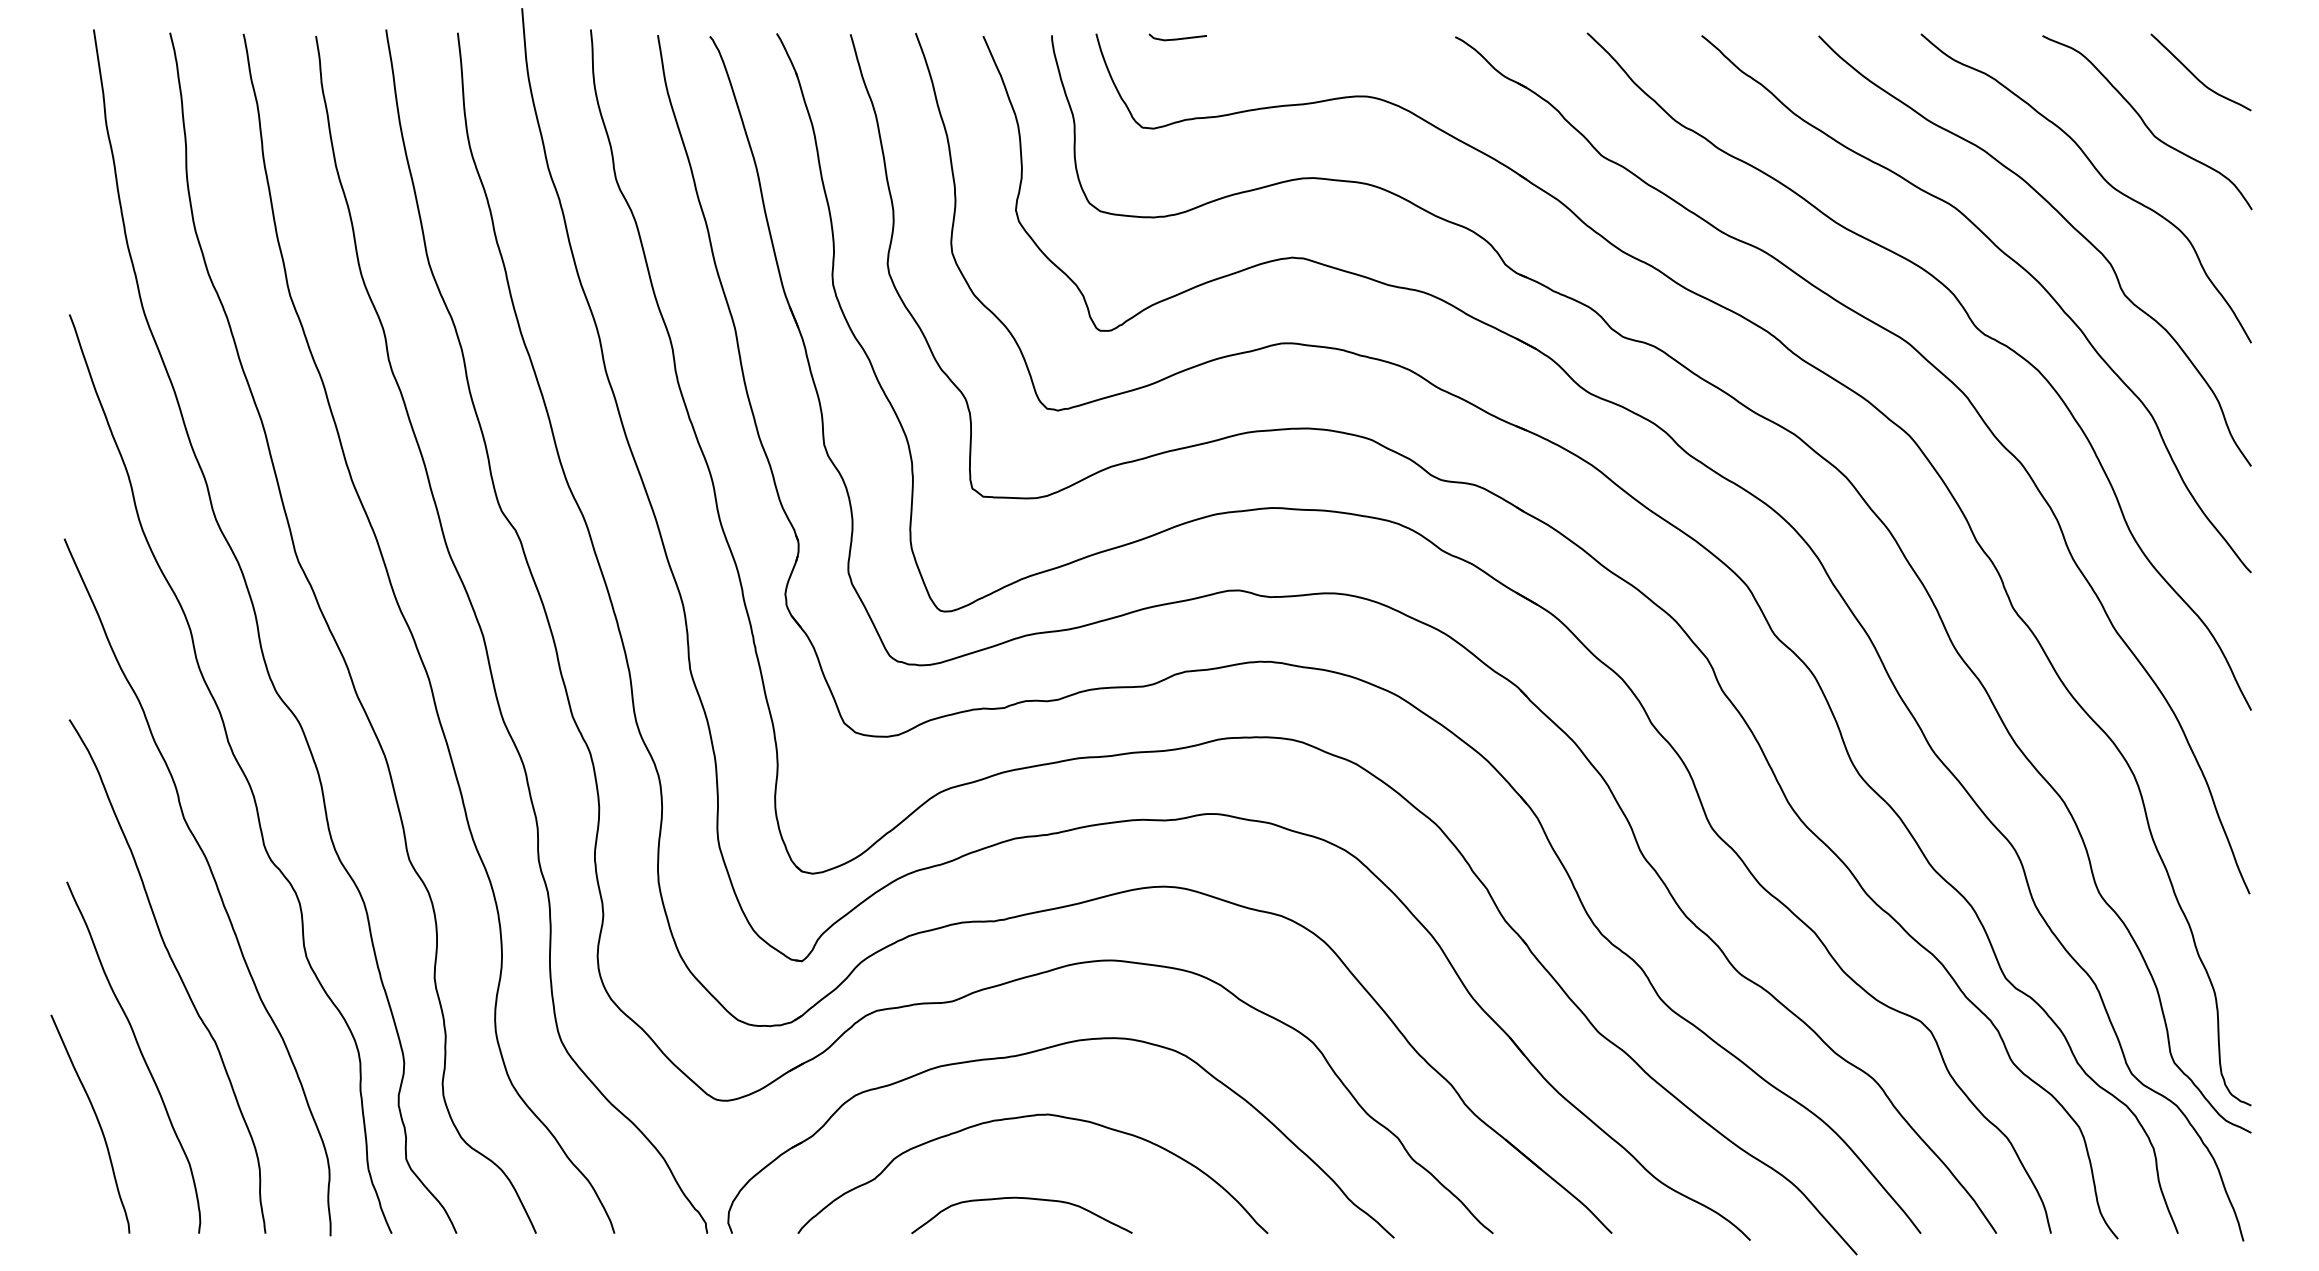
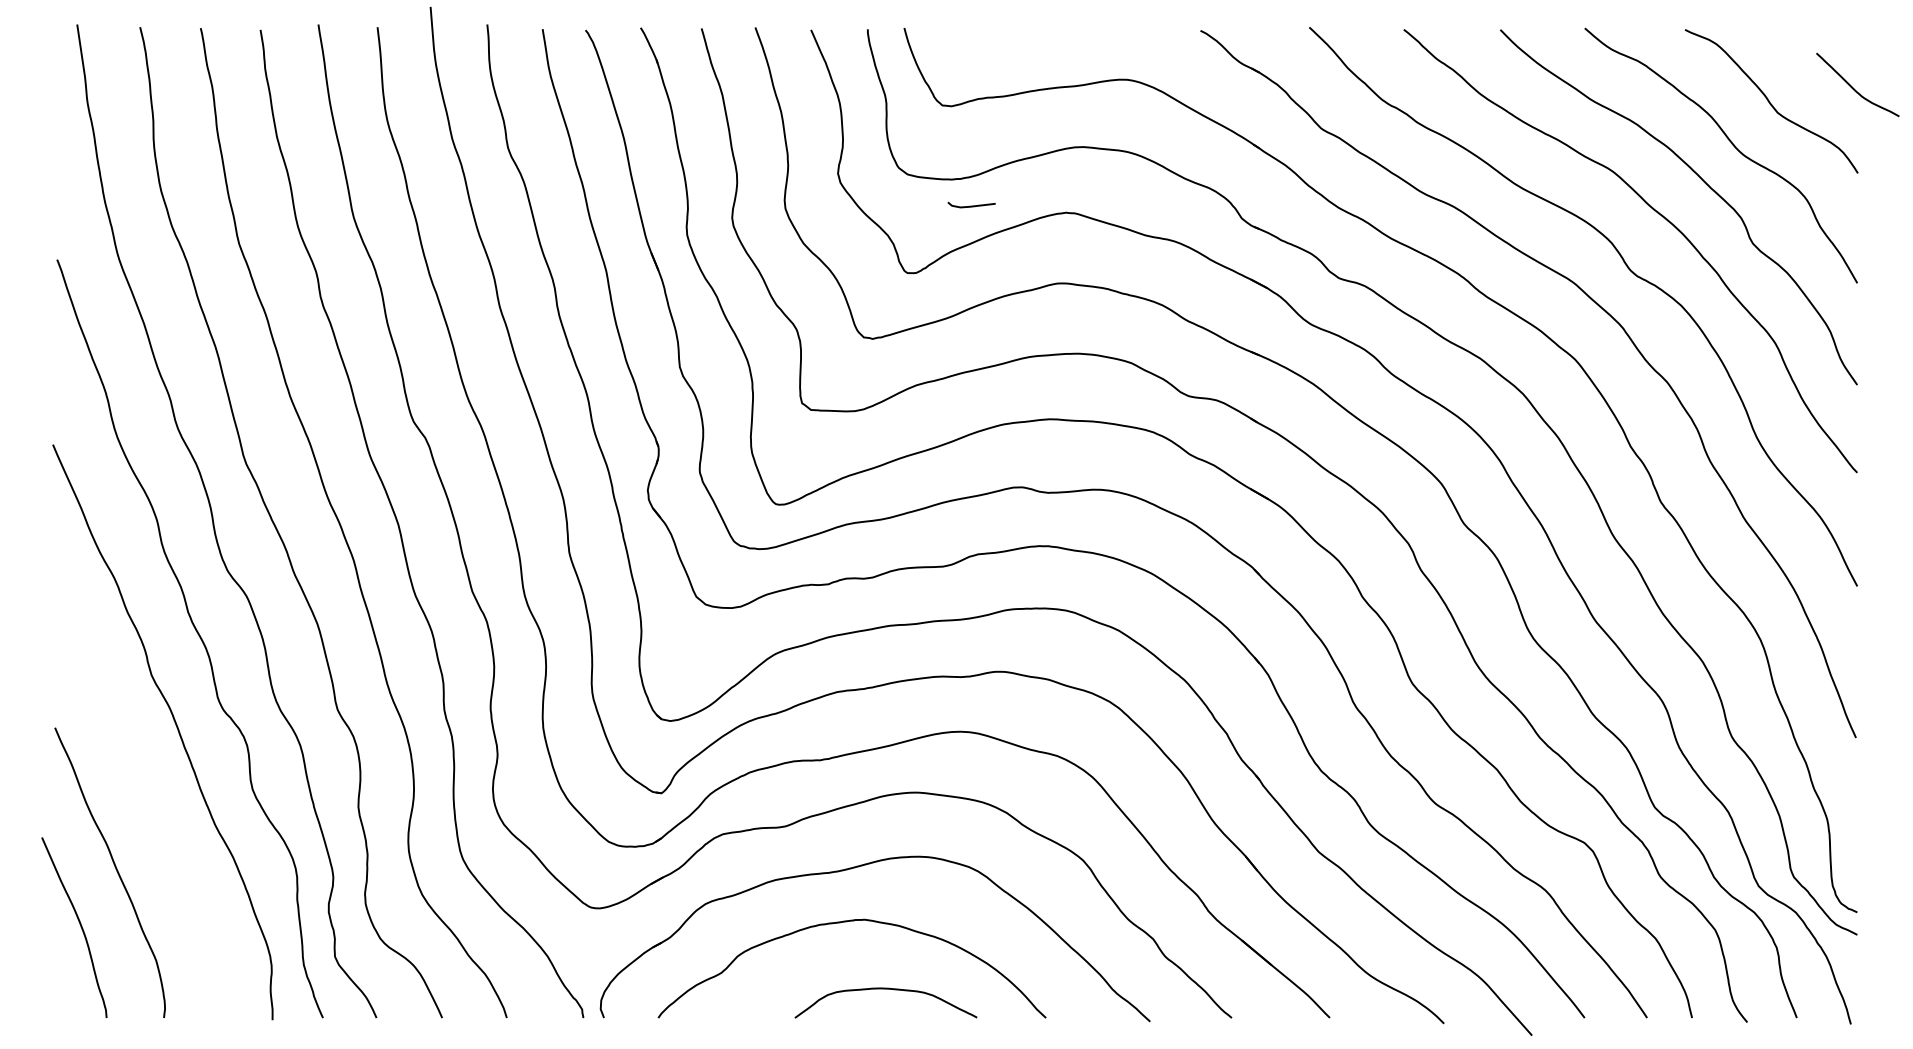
curve: (1177, 37) -> (971, 205), moved
curve: (2195, 75) -> (1853, 87), moved
curve: (176, 972) -> (145, 802), removed
curve: (1021, 1199) -> (885, 989), moved

